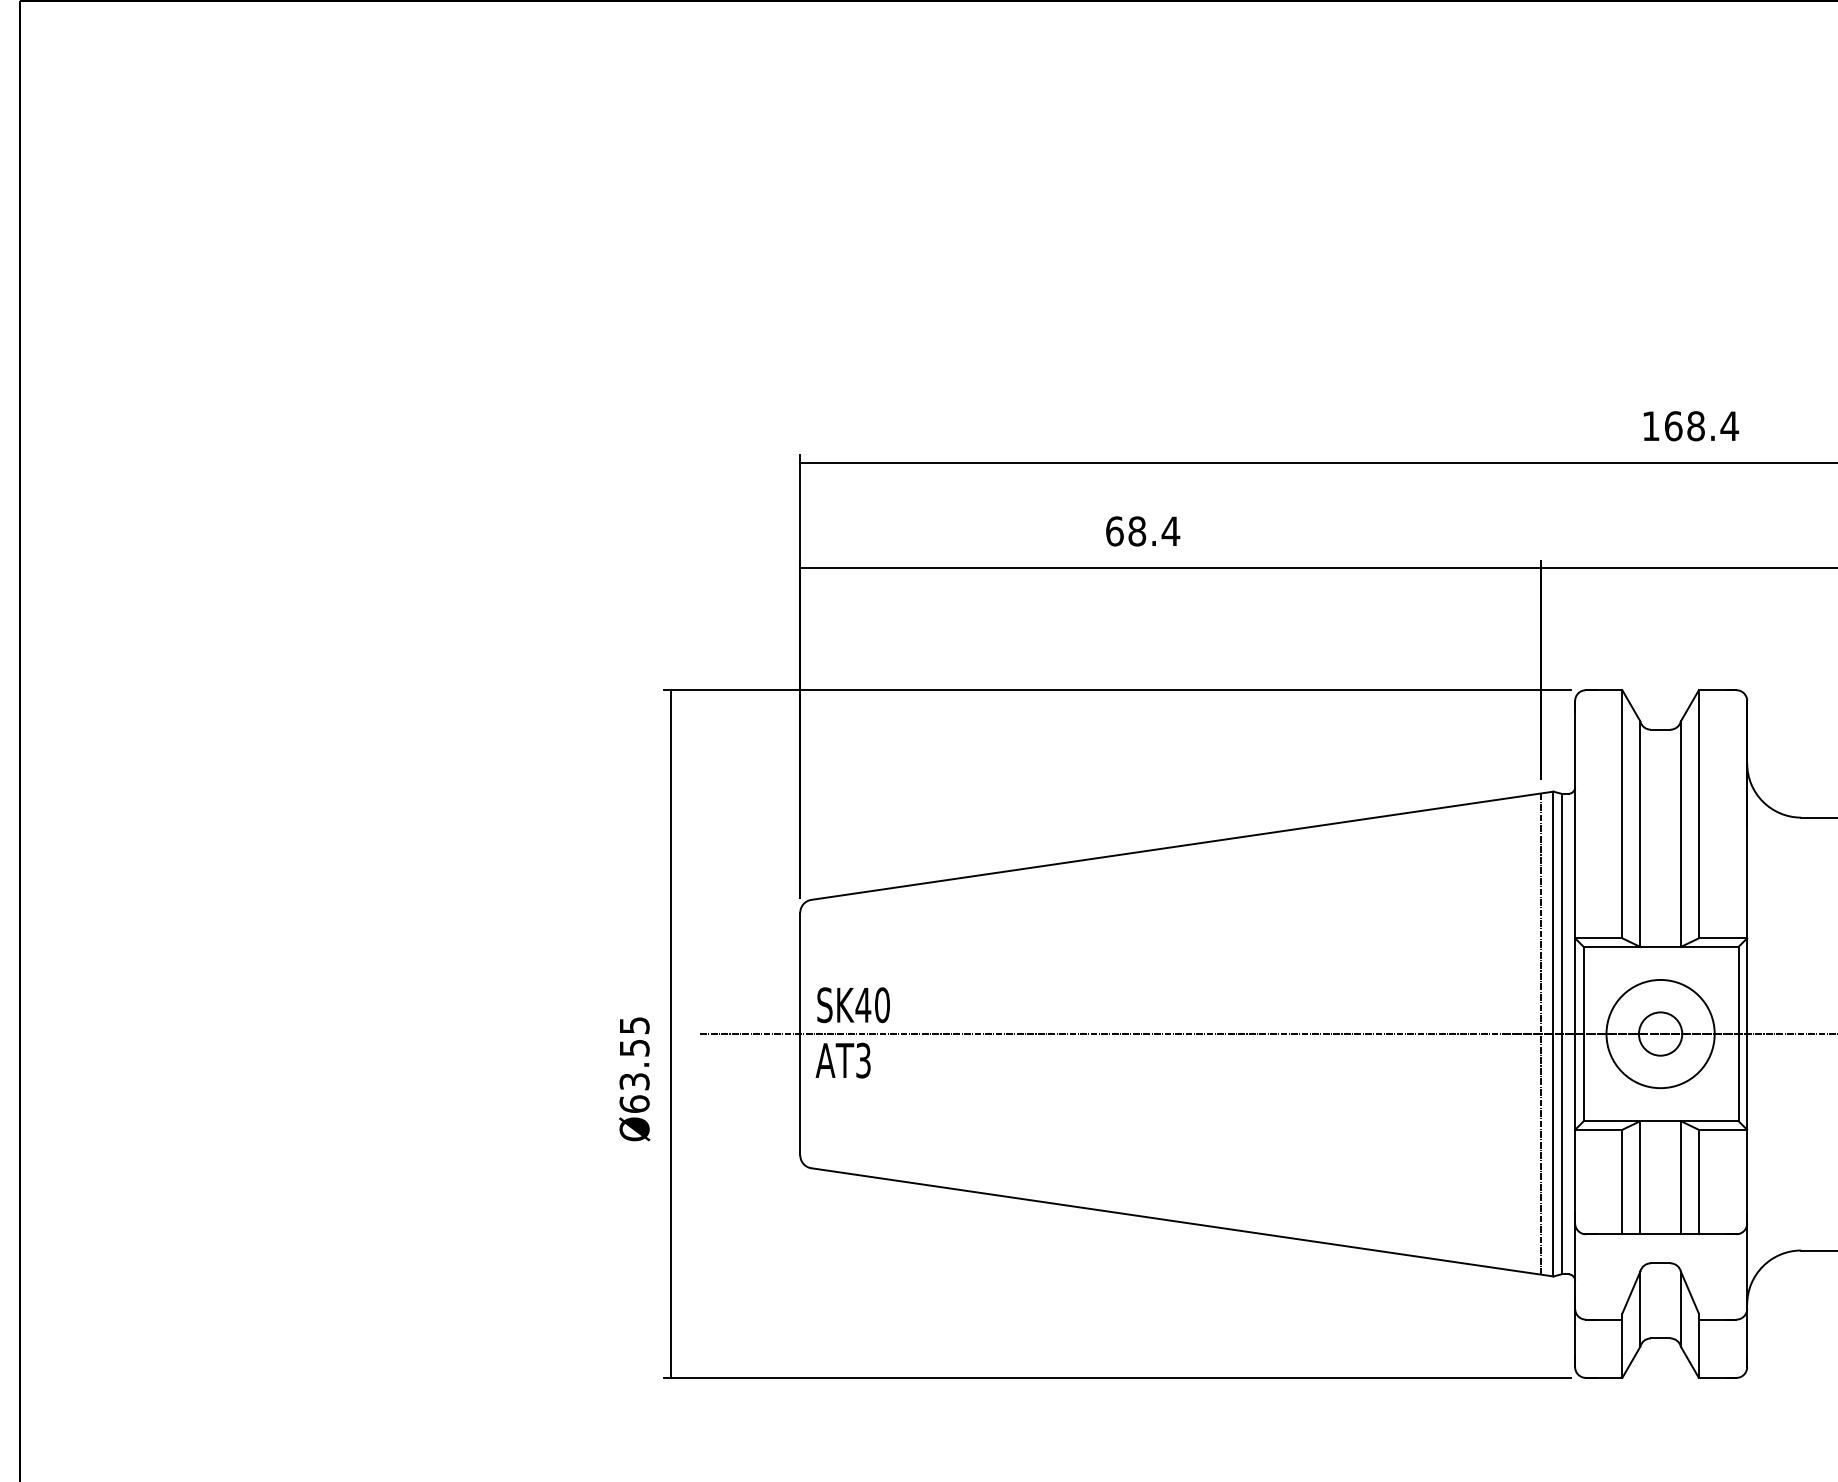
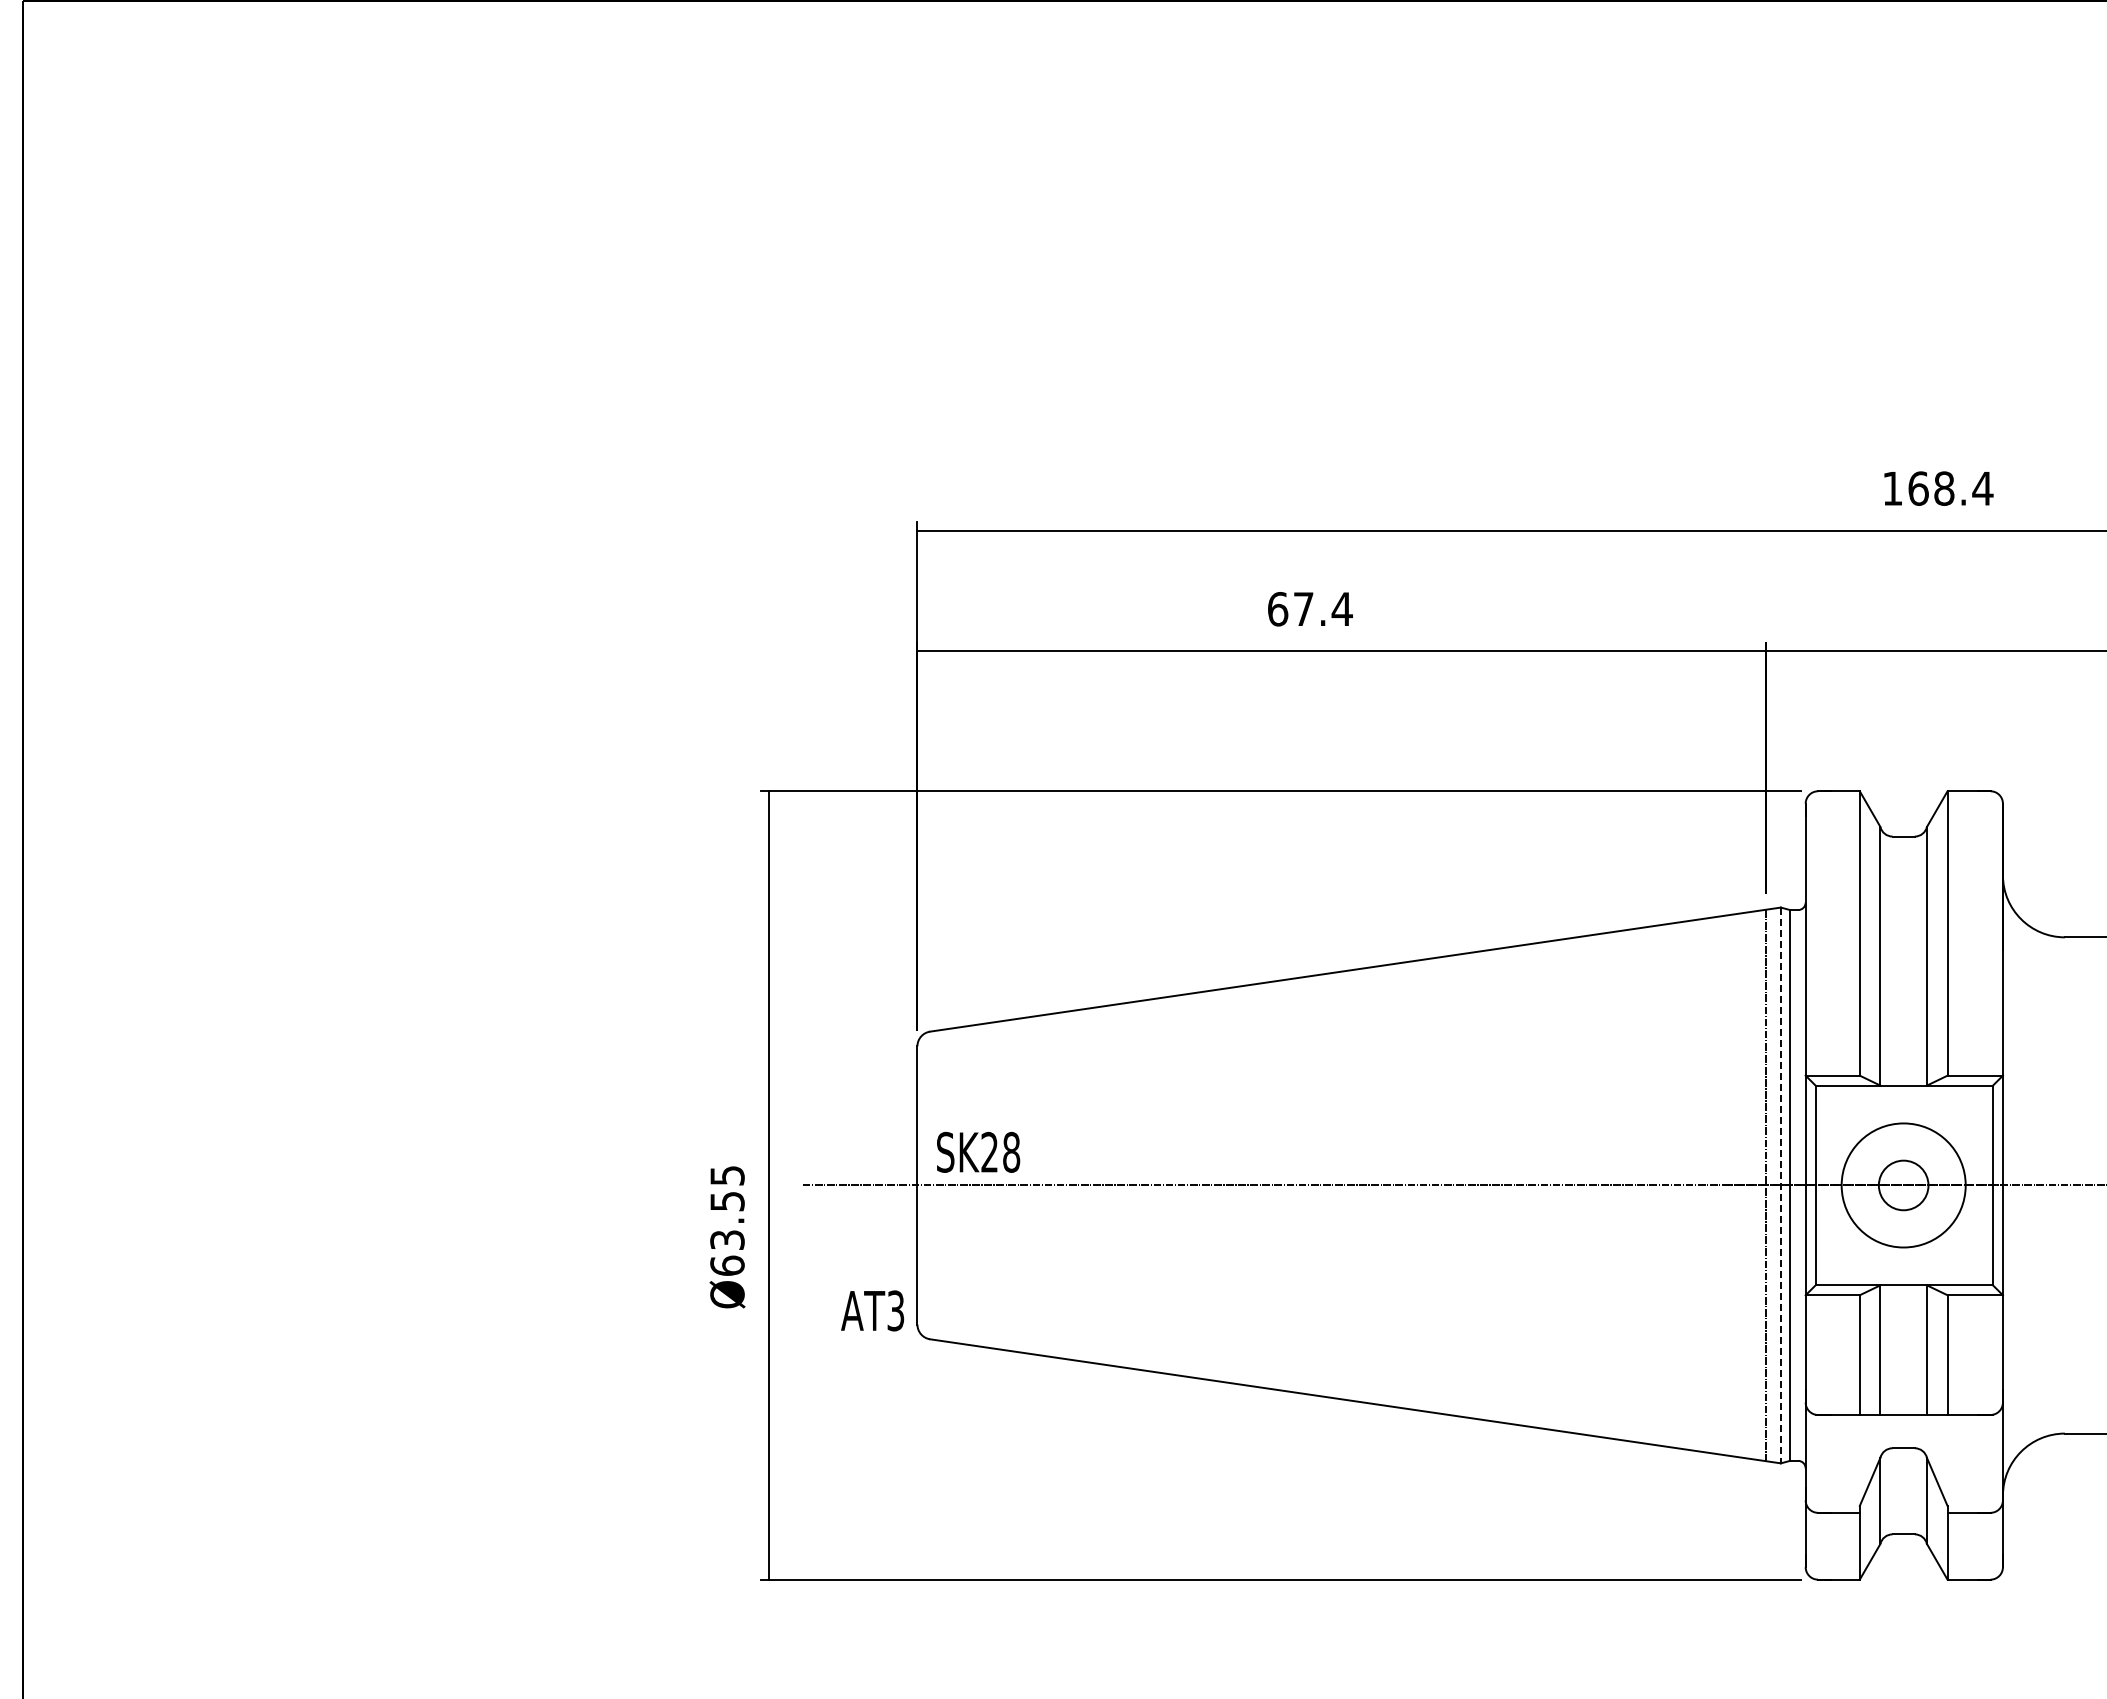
text: (1137, 531) -> (1303, 609), 68.4 -> 67.4
text: (872, 1004) -> (1000, 1151), SK40 -> SK28
line: (1553, 1034) -> (1780, 1185), solid -> dashed
text: (843, 1060) -> (872, 1310), moved

